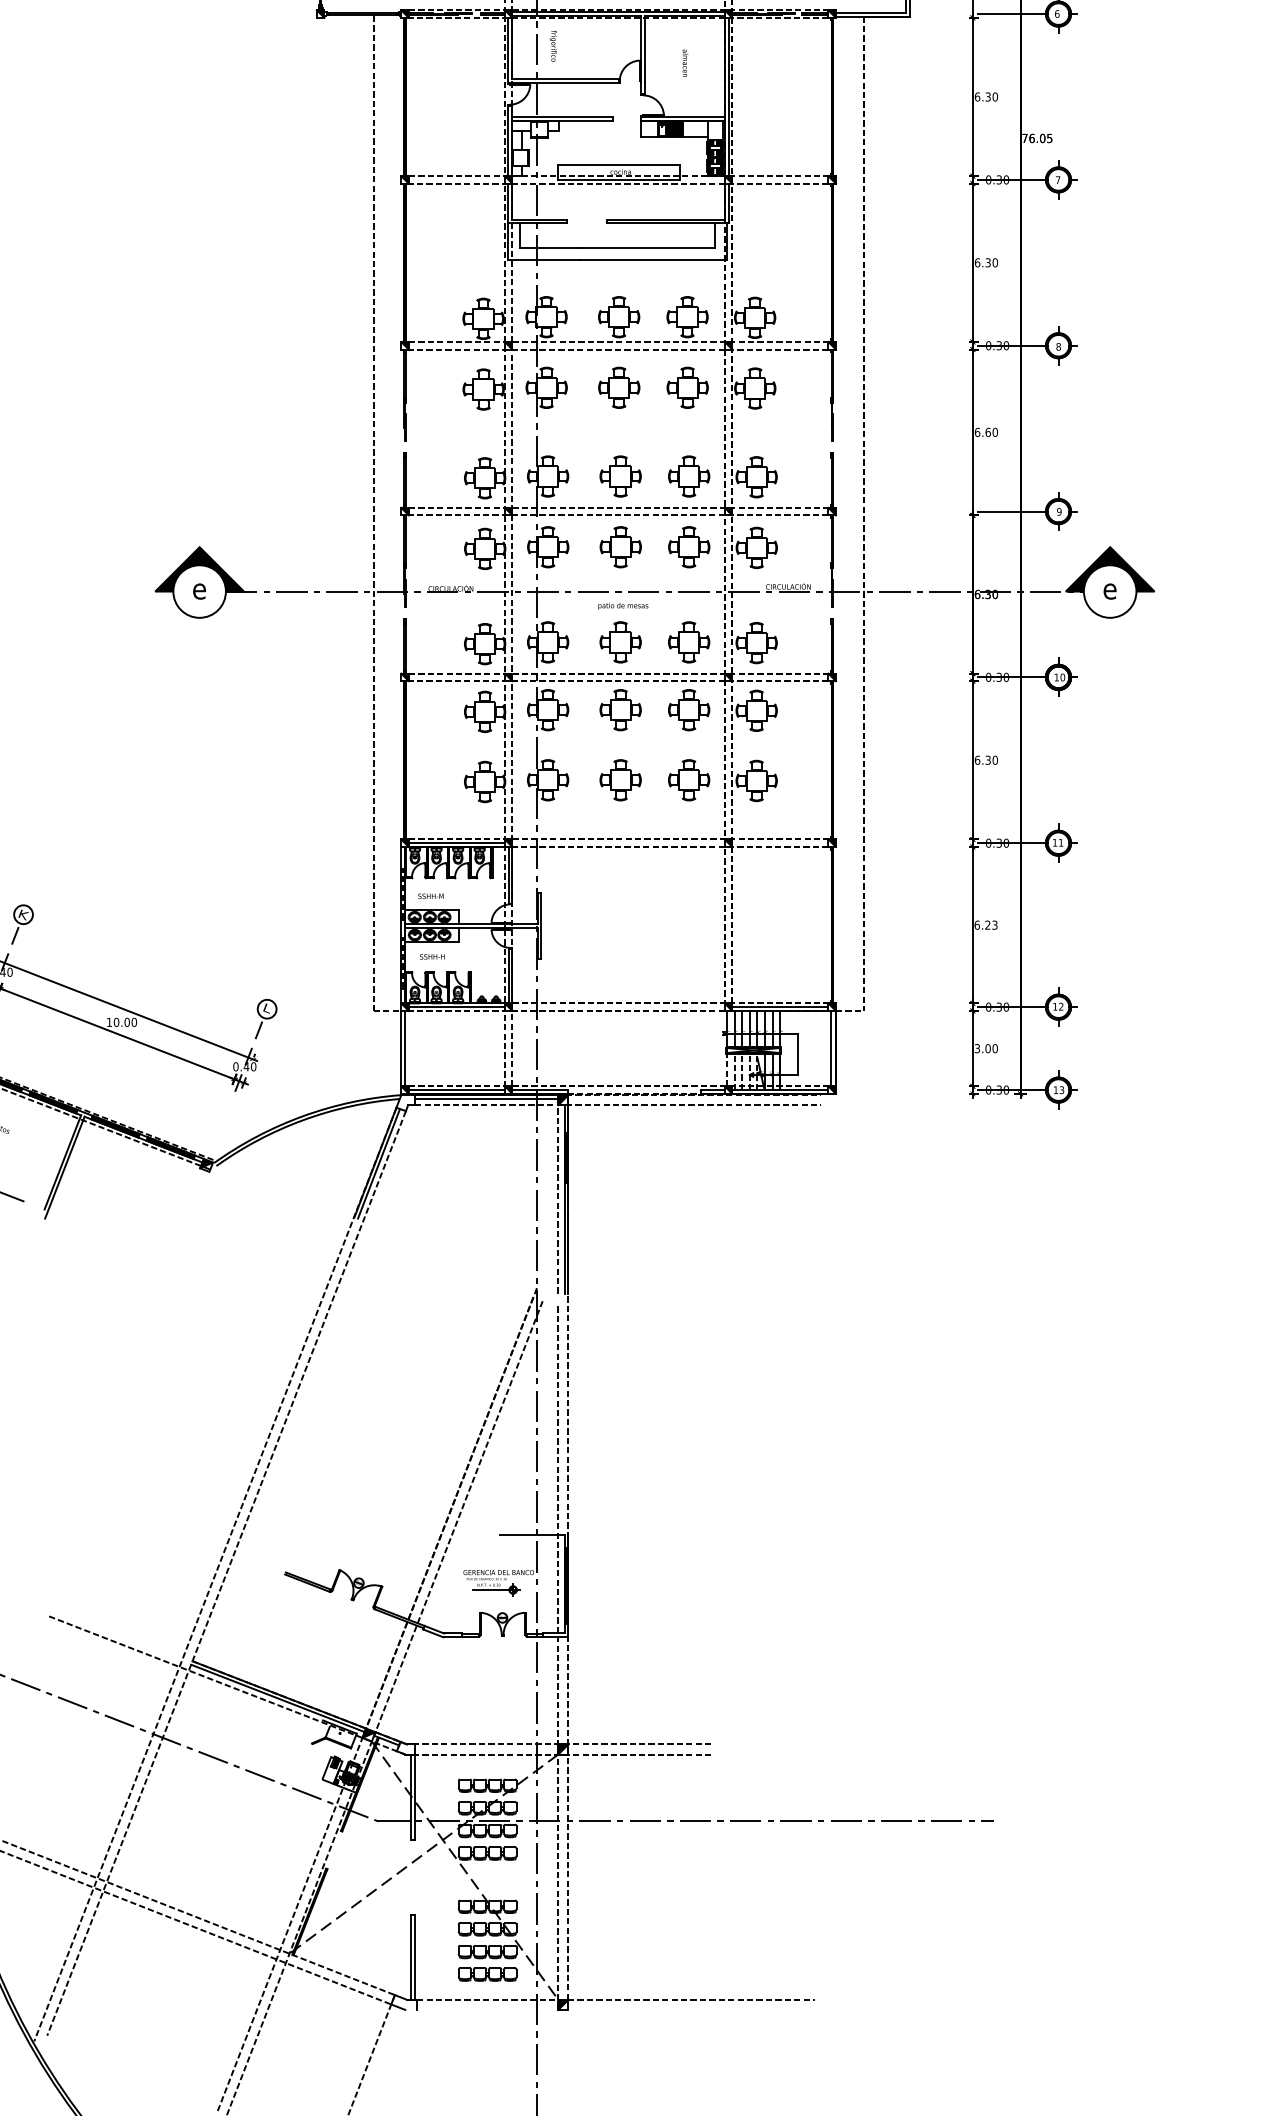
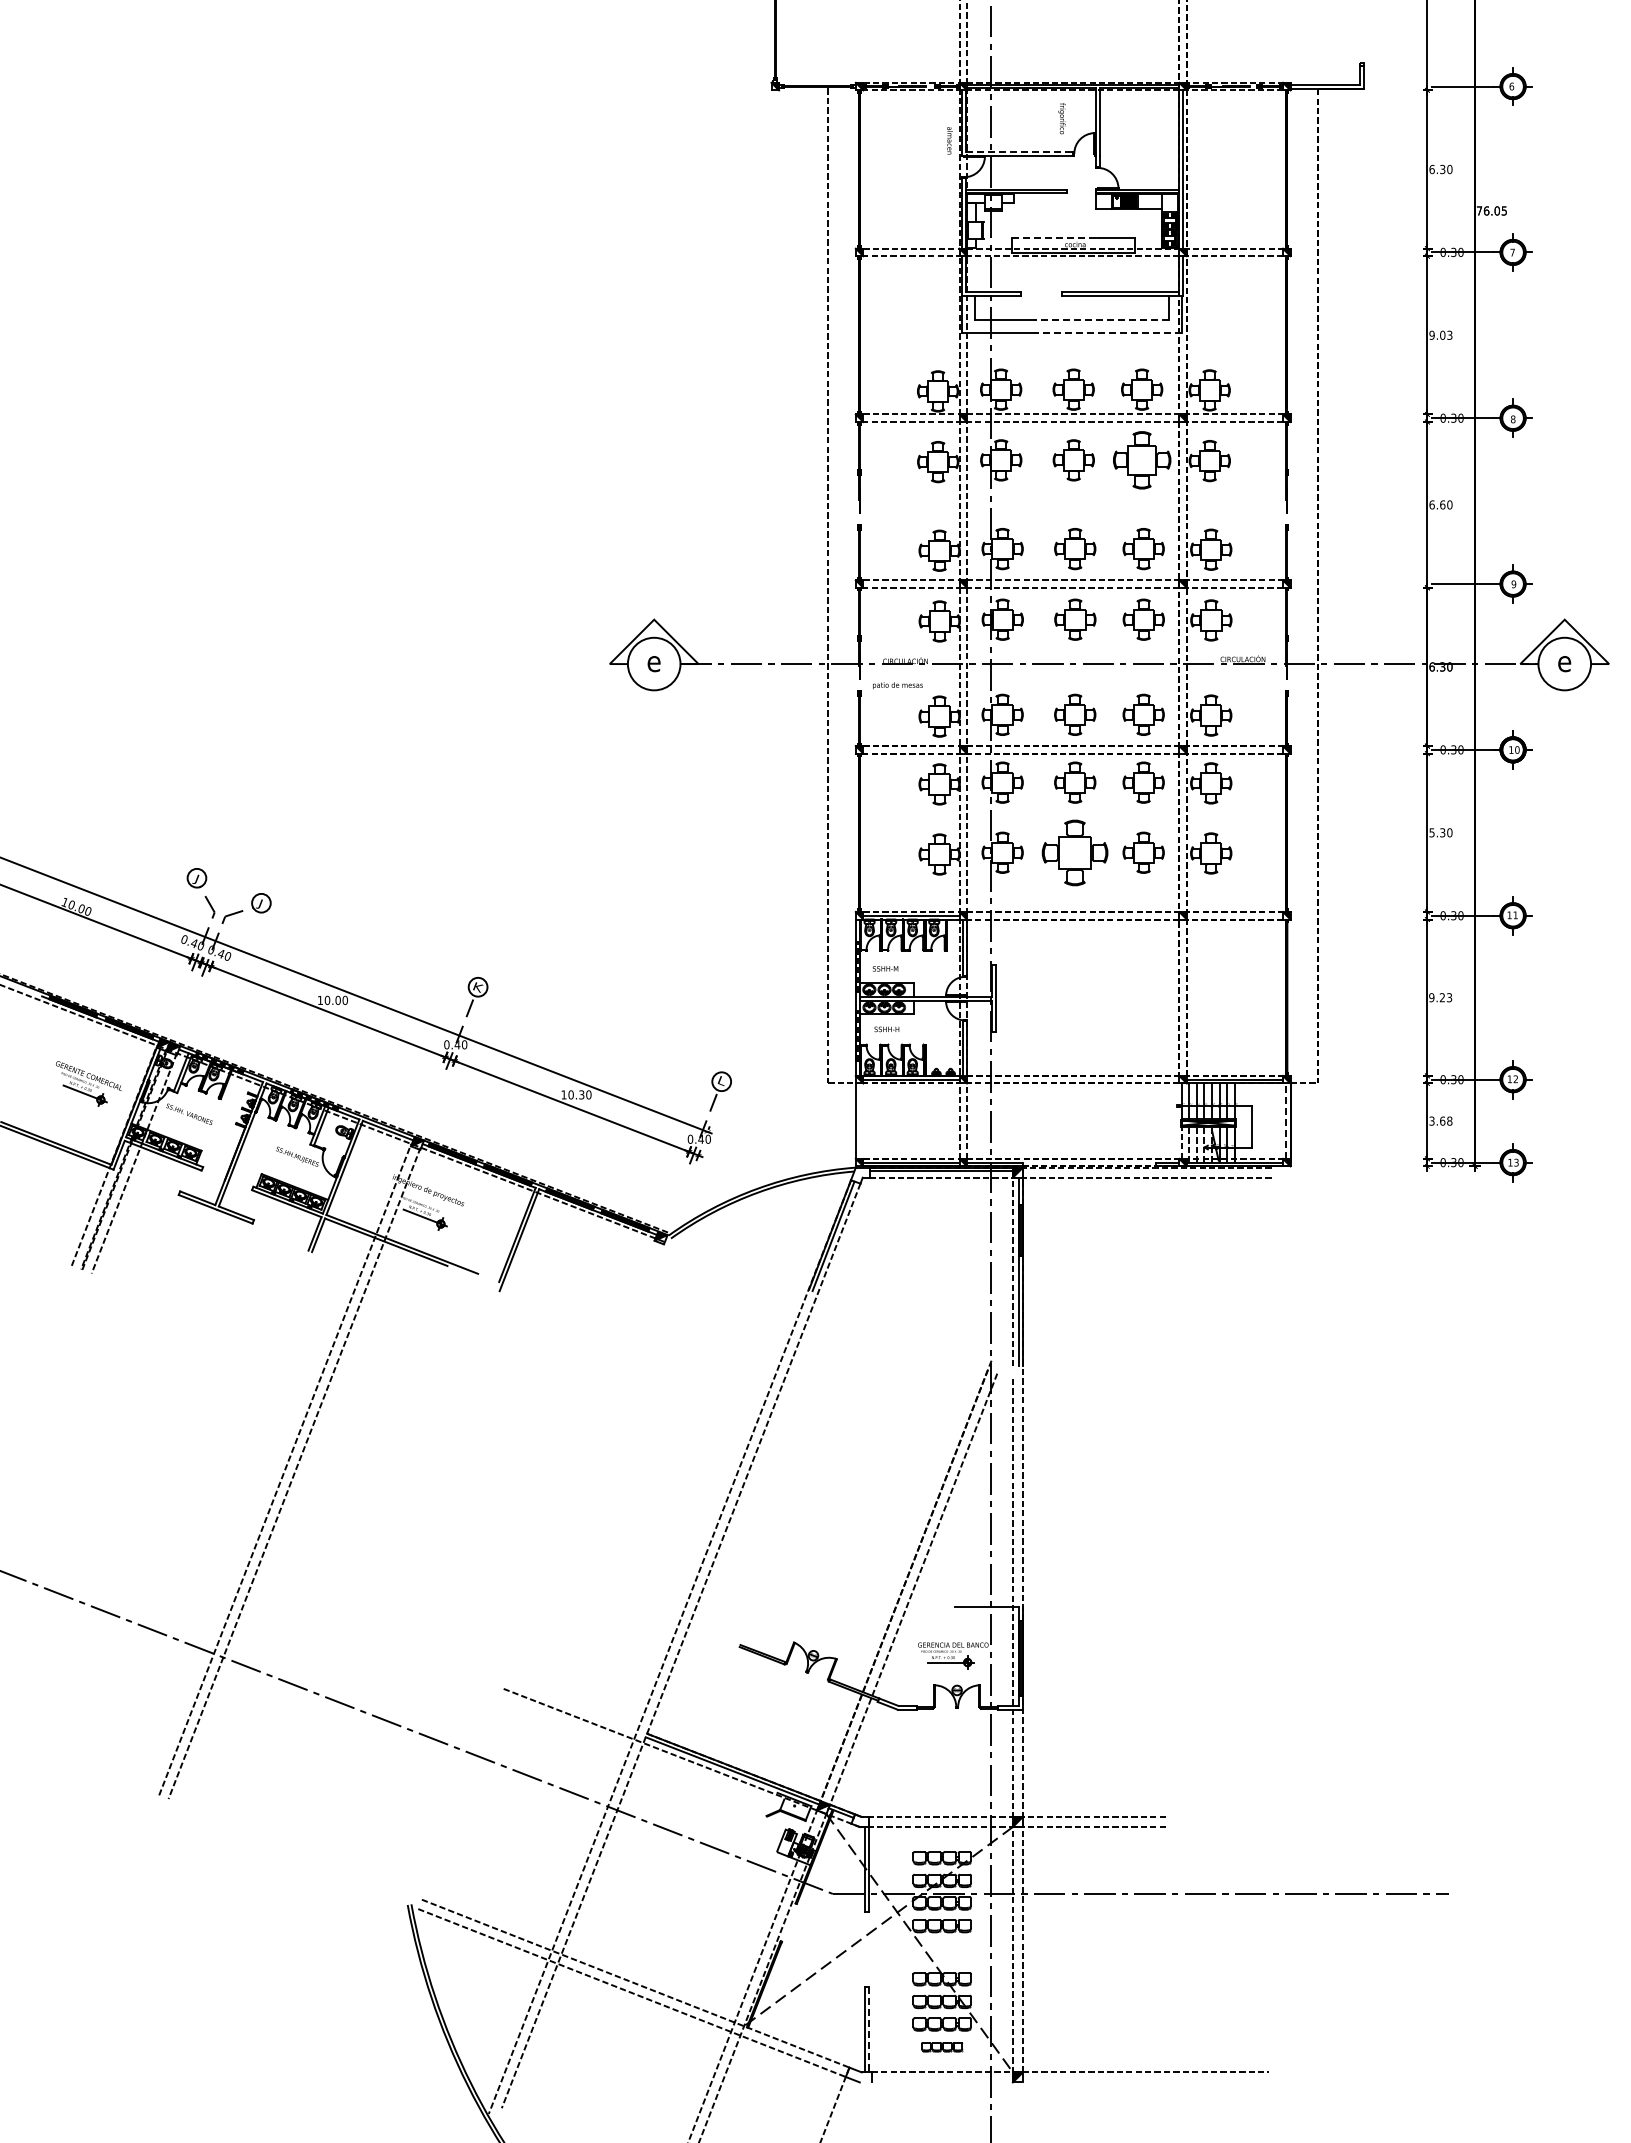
text: (552, 45) -> (1061, 118), moved
text: (684, 62) -> (949, 140), moved
line: (564, 78) -> (1019, 151), solid -> dashed
line: (600, 164) -> (1055, 237), solid -> dashed
line: (646, 247) -> (1101, 320), solid -> dashed
line: (653, 259) -> (1108, 332), solid -> dashed
text: (985, 261) -> (1440, 334), 6.30 -> 9.03
part: (687, 387) -> (1142, 460), size x1.4
fill: (198, 568) -> (653, 641), removed
fill: (1109, 568) -> (1564, 641), removed
text: (622, 605) -> (897, 685), moved
text: (976, 759) -> (1431, 832), 6.30 -> 5.30
part: (620, 779) -> (1075, 852), size x1.6
text: (976, 924) -> (1431, 997), 6.23 -> 9.23
text: (126, 1021) -> (581, 1094), 10.00 -> 10.30
line: (404, 1047) -> (859, 1120), removed
text: (991, 1047) -> (1446, 1120), 3.00 -> 3.68
line: (830, 1048) -> (1285, 1121), solid -> dashed
line: (414, 1957) -> (869, 2030), solid -> dashed
part: (486, 1974) -> (941, 2047), size x0.7

